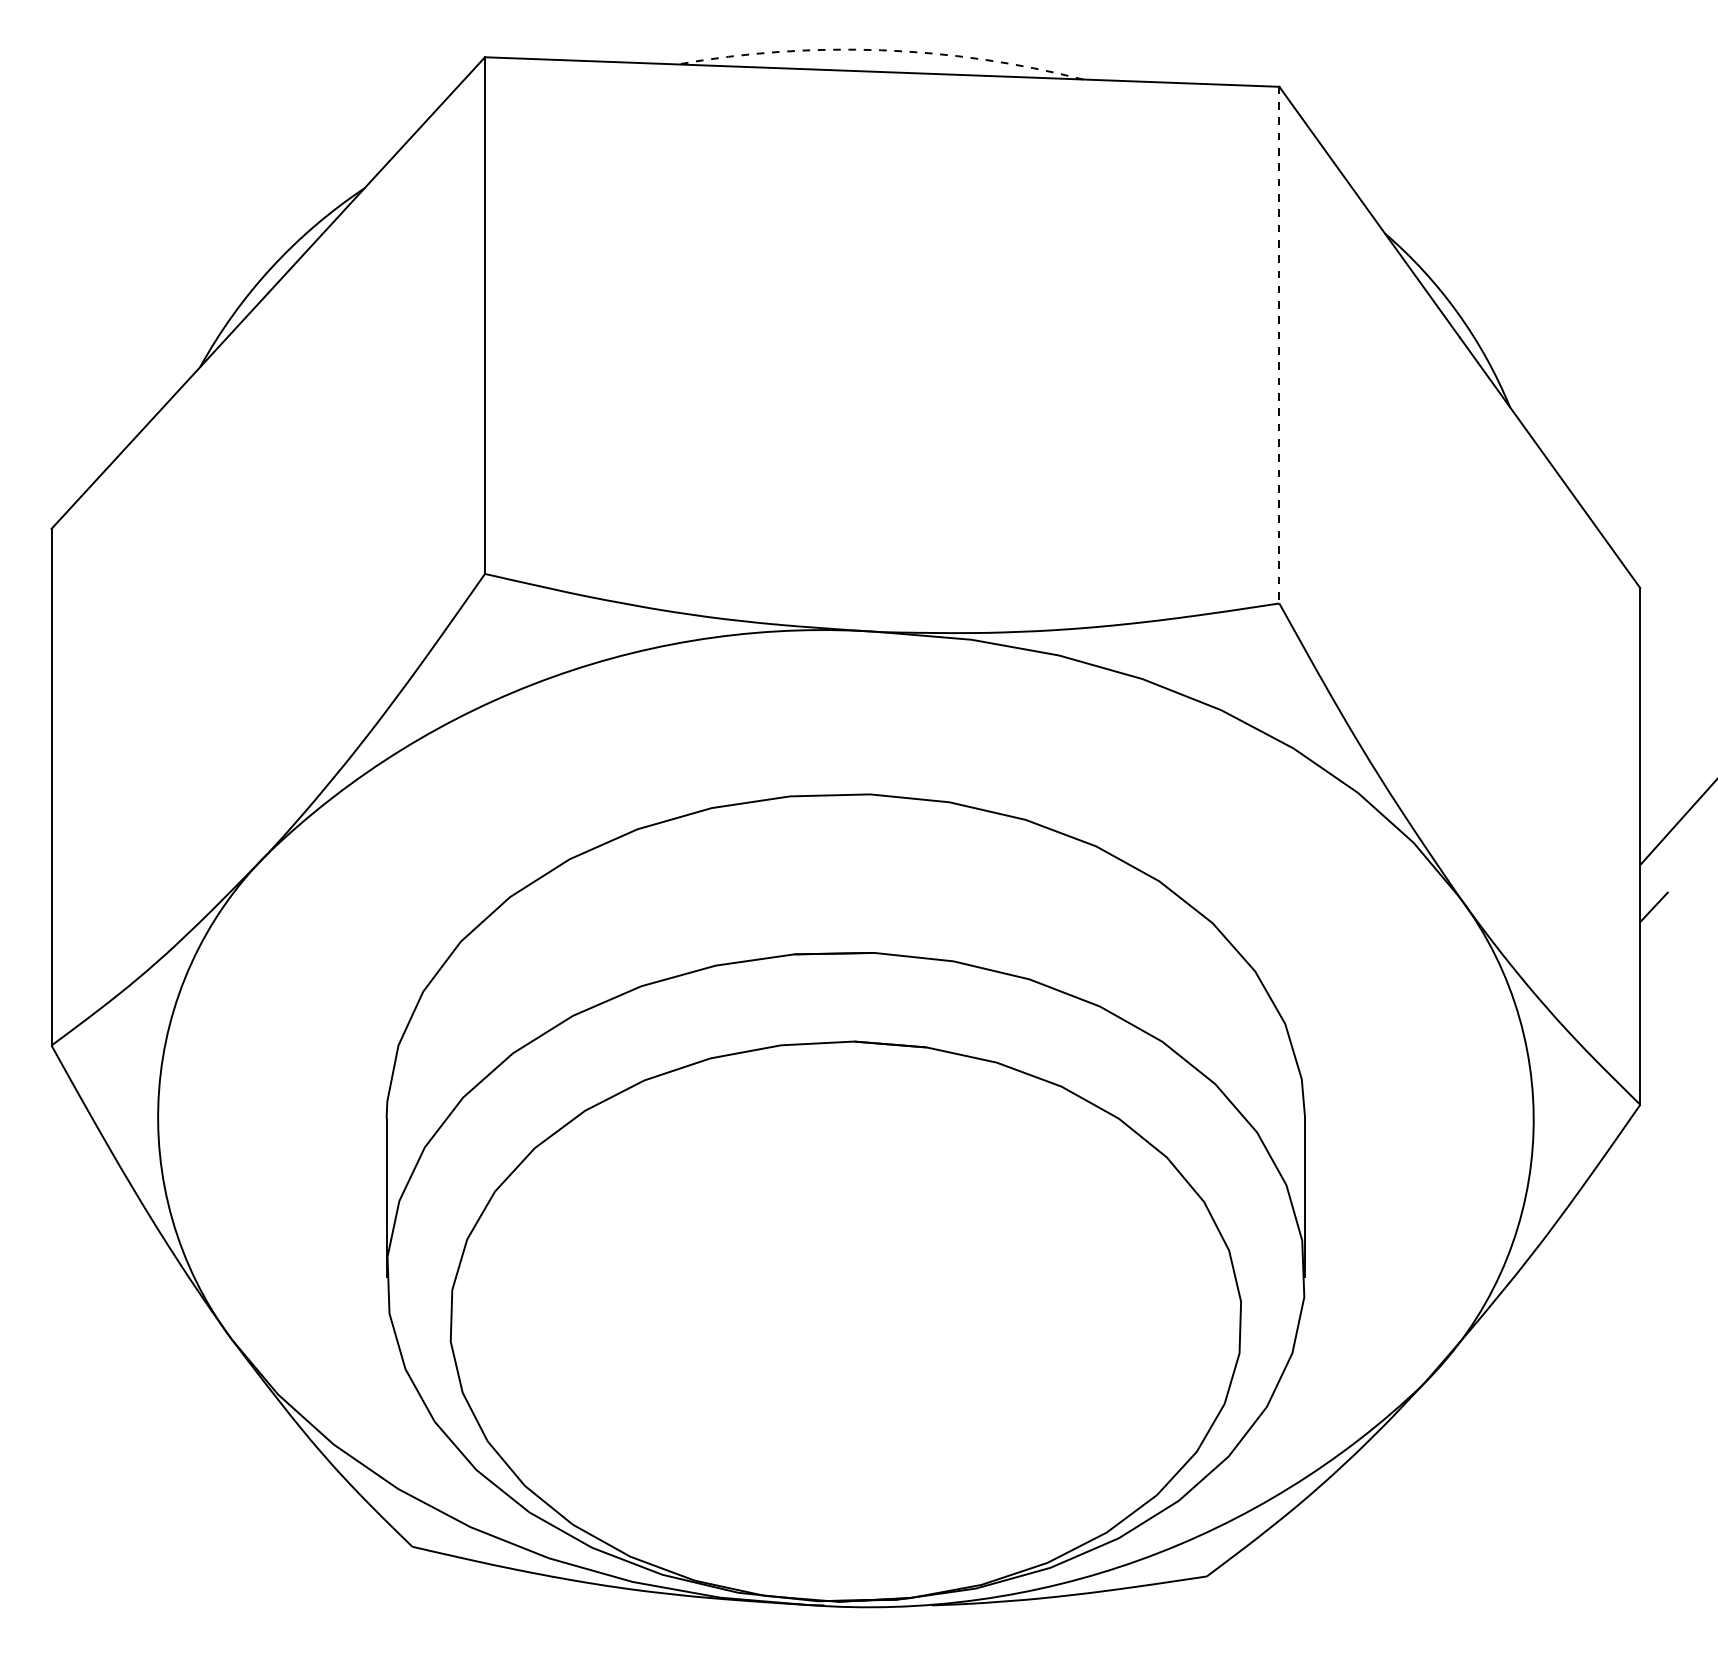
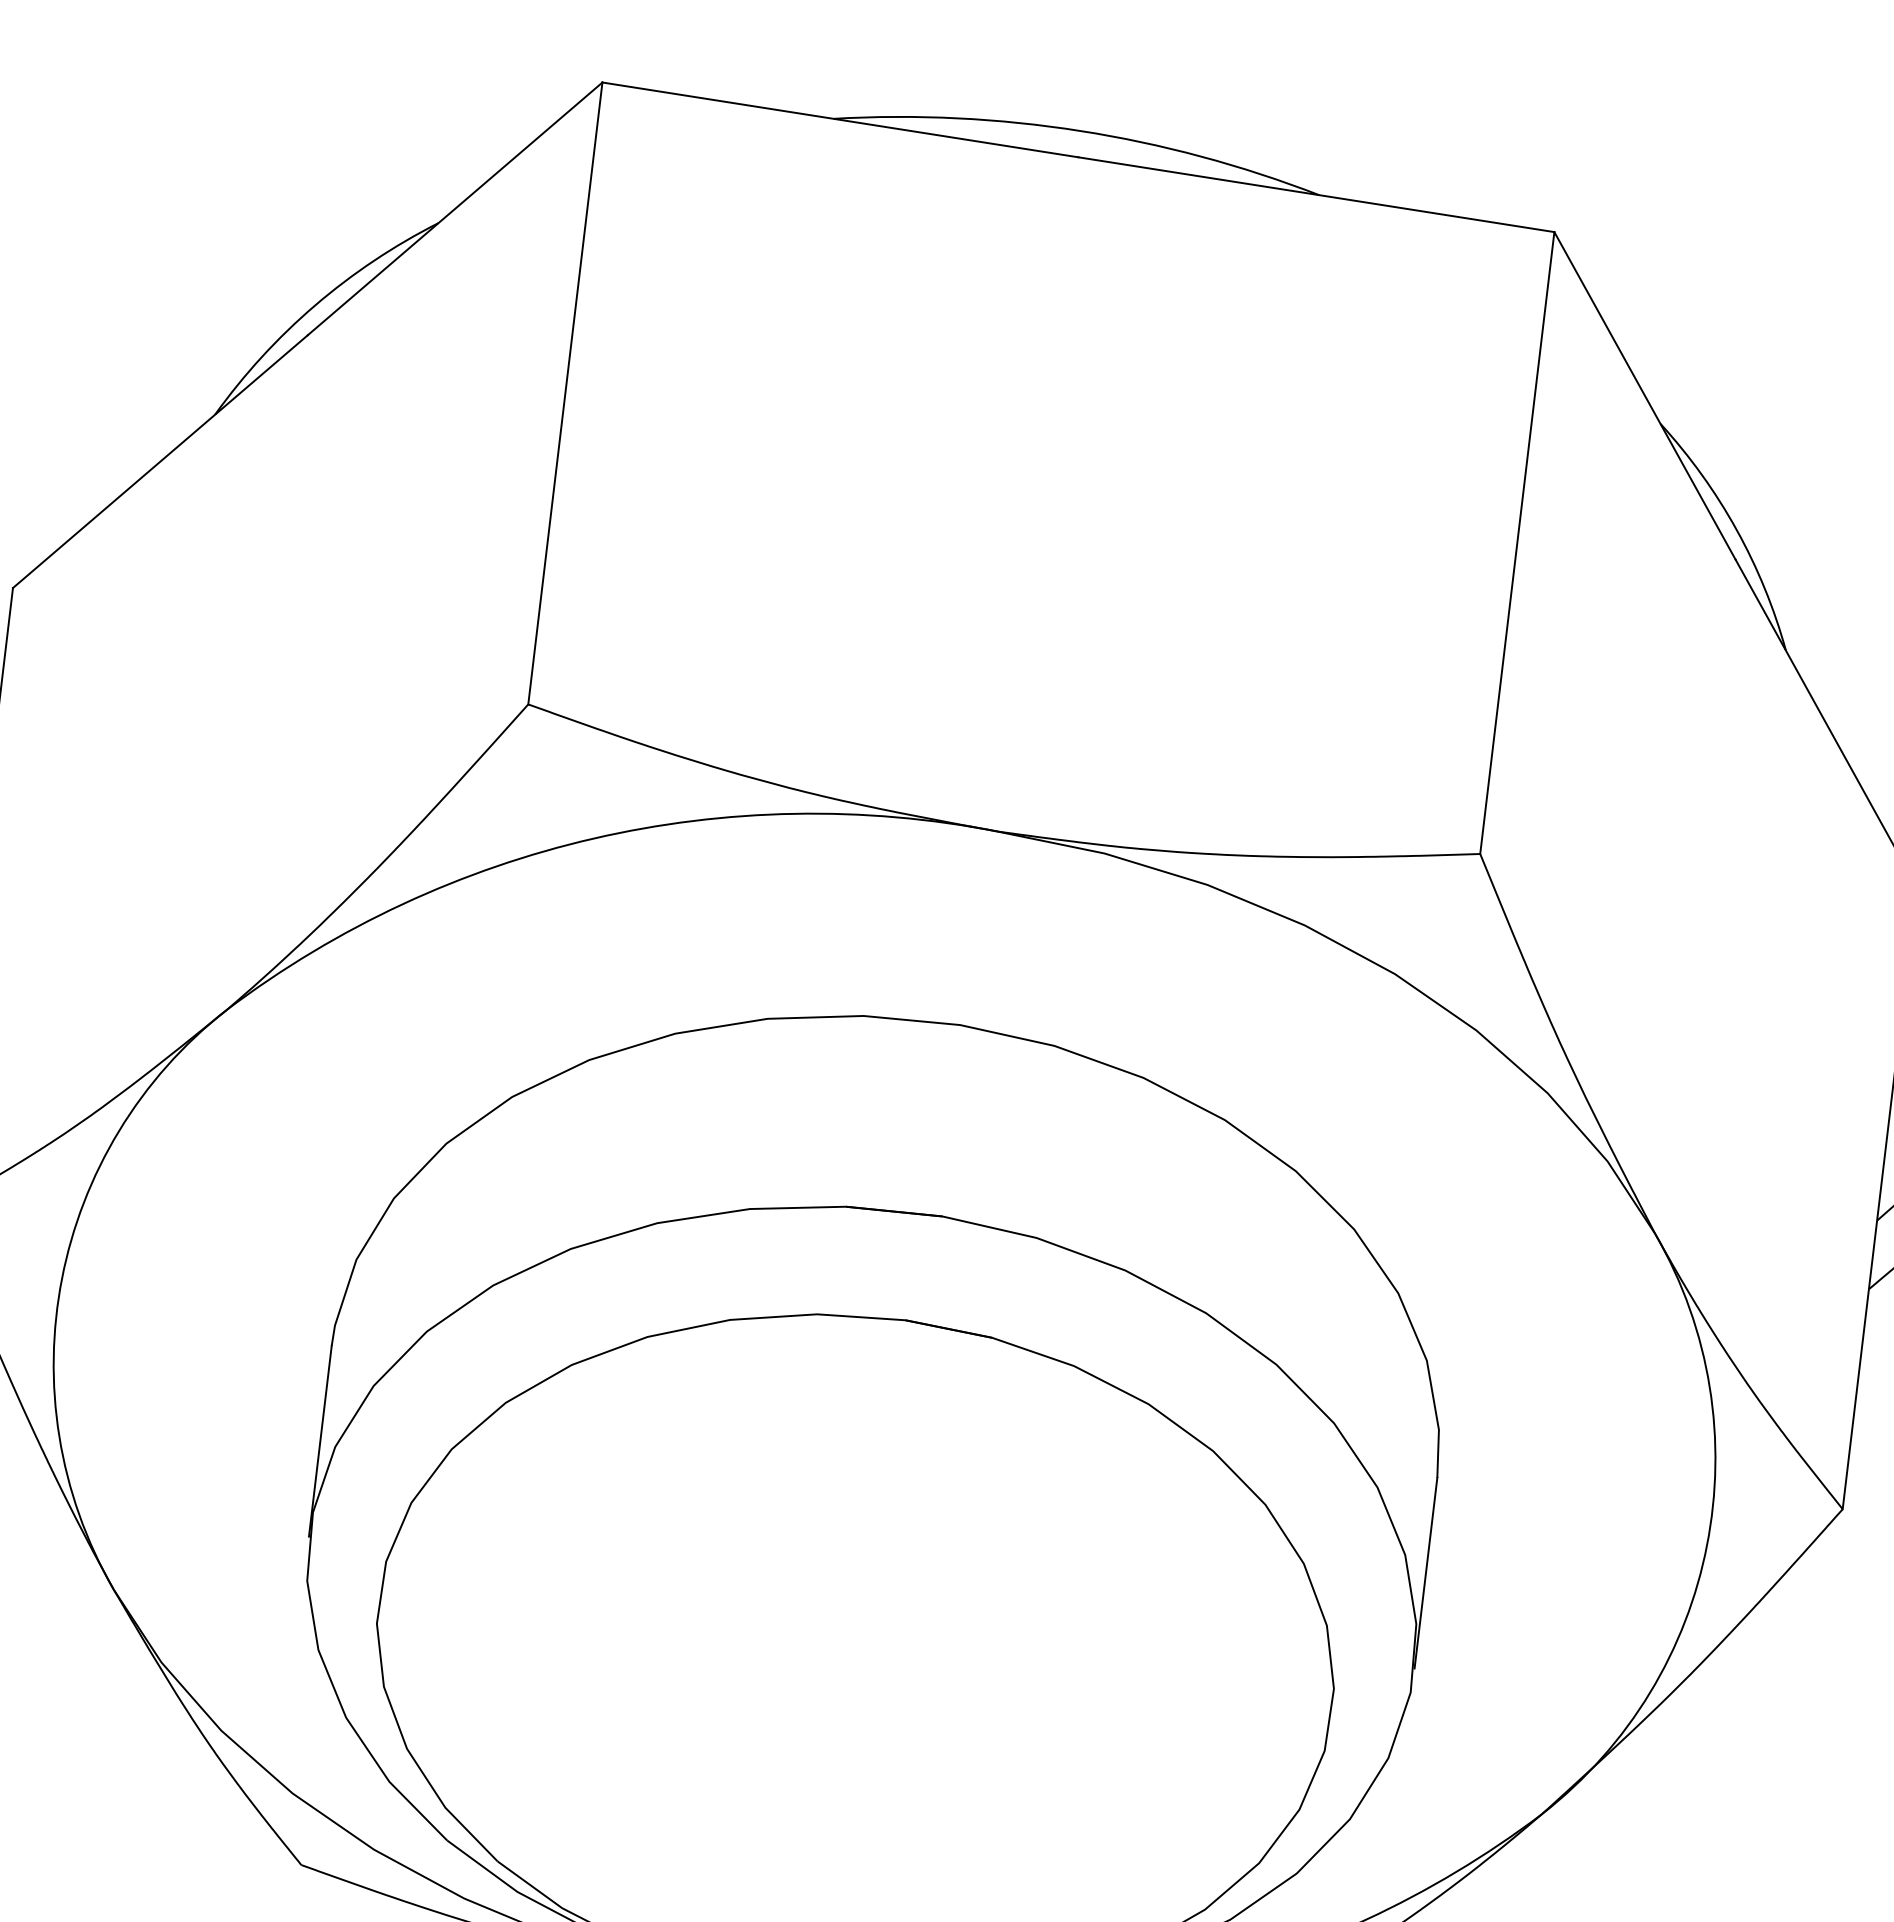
arc: (881, 50) -> (1080, 131), dashed -> solid
line: (1279, 345) -> (1517, 543), dashed -> solid

